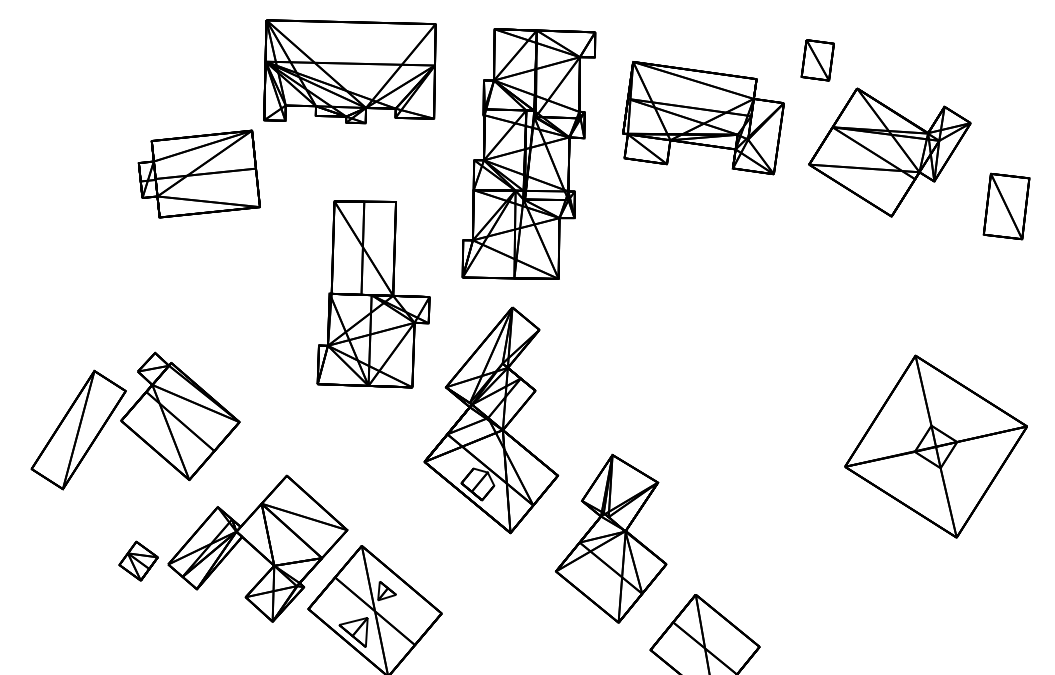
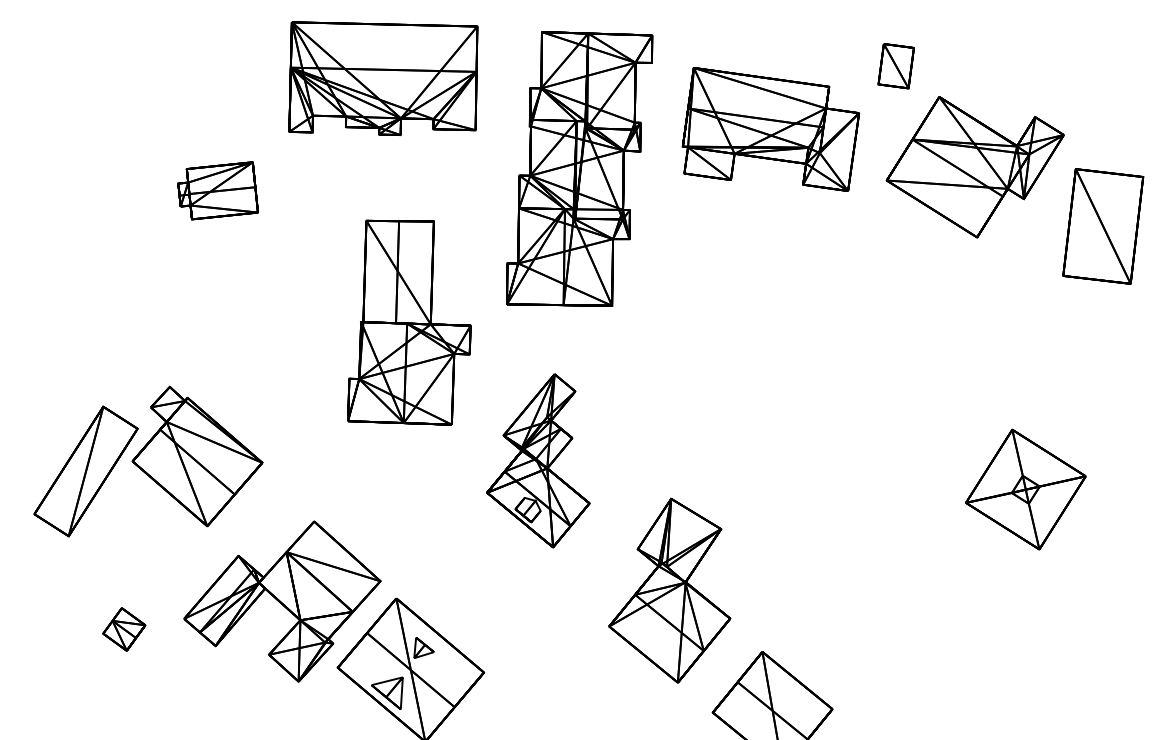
part: (198, 173) -> (217, 190), size x0.6
part: (1006, 206) -> (1103, 226), size x1.6
part: (491, 420) -> (538, 460), size x0.7
part: (935, 446) -> (1025, 489), size x0.6
part: (138, 560) -> (124, 628), moved

